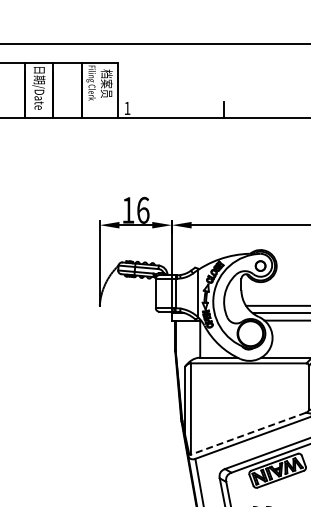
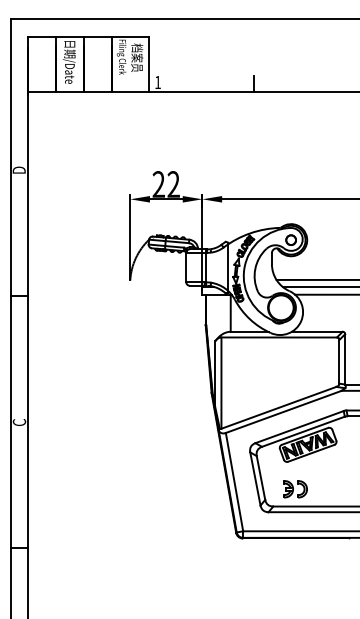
text: (135, 210) -> (166, 184), 16 -> 22
line: (247, 434) -> (278, 408), dashed -> solid

